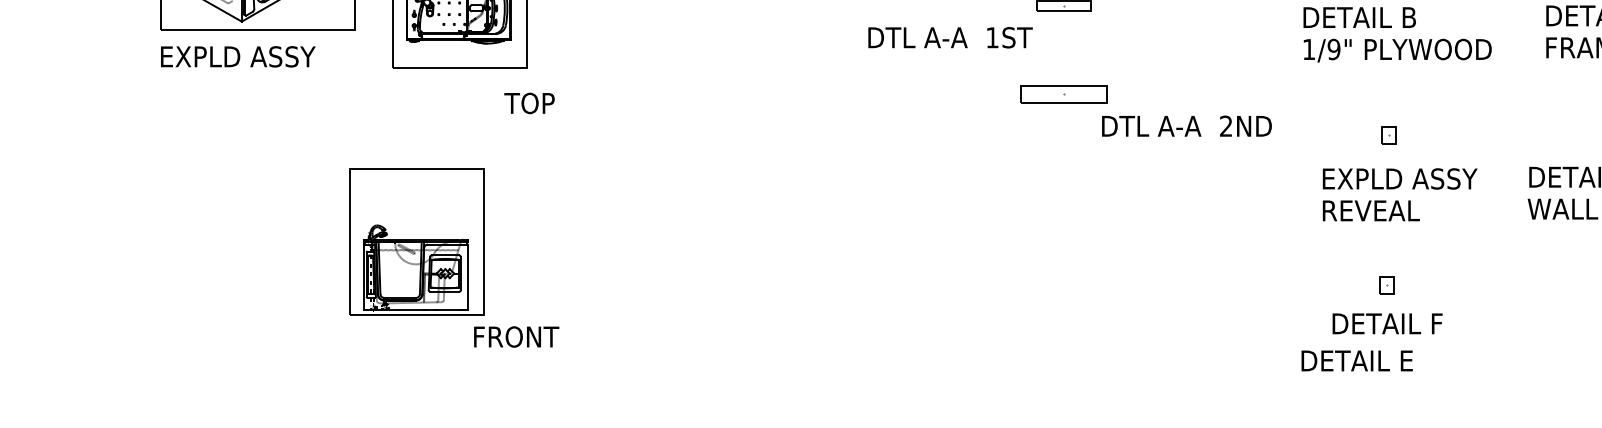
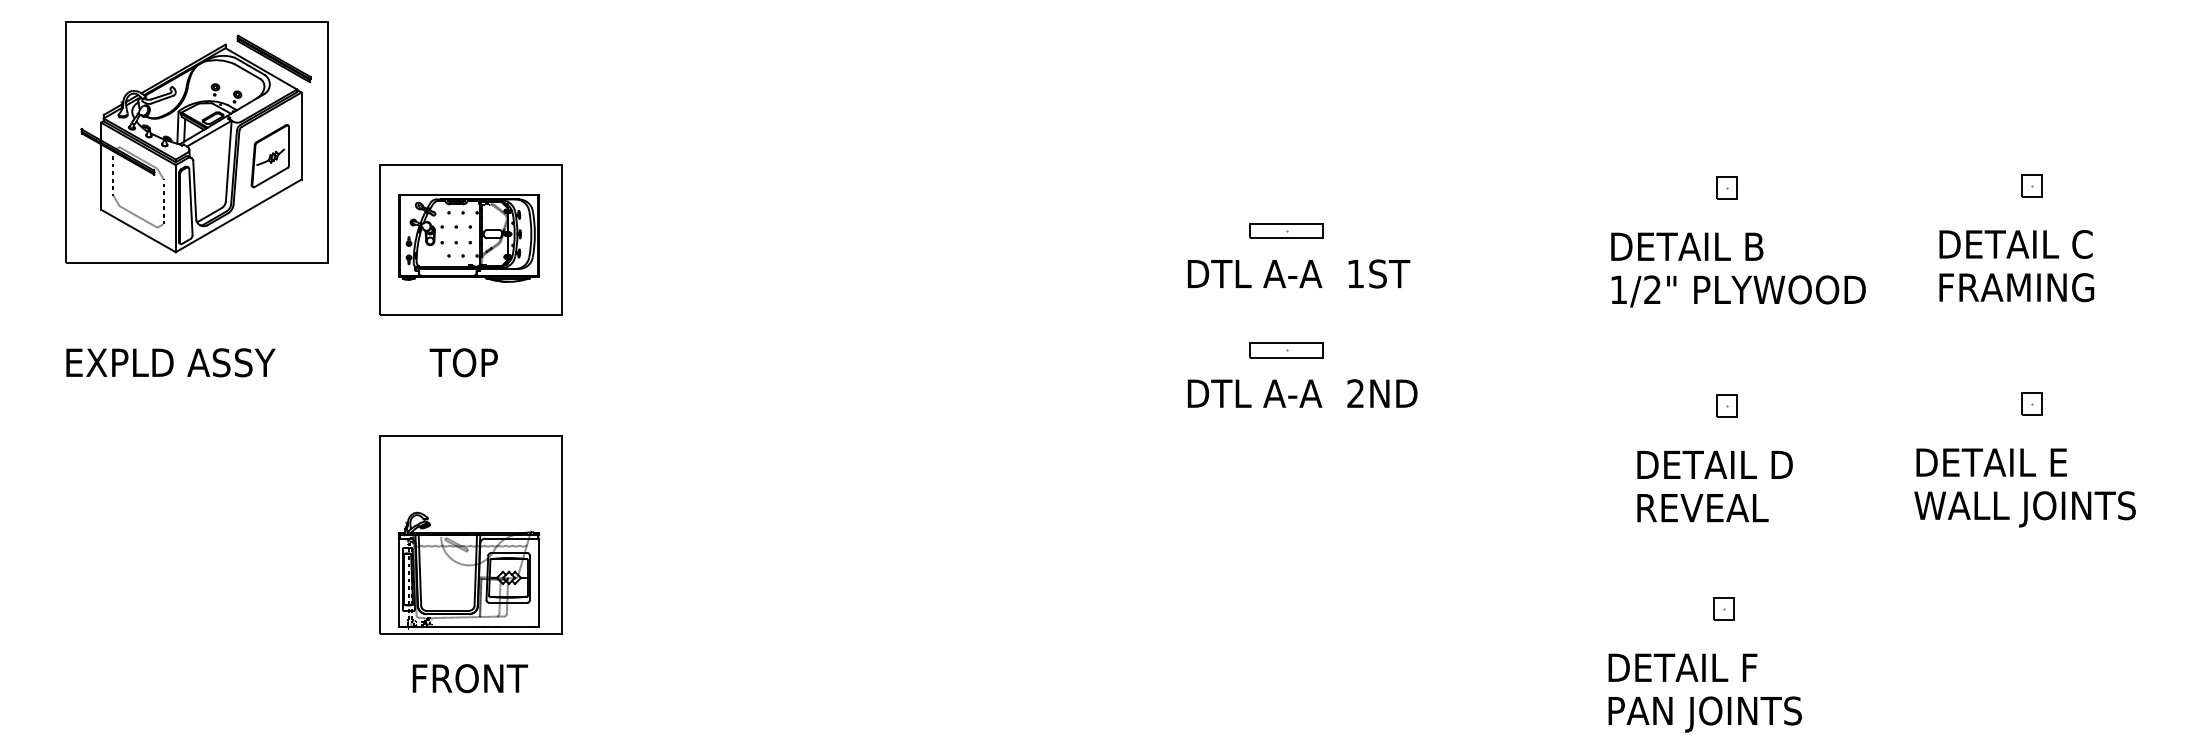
text: (950, 37) -> (1298, 273), moved
text: (1334, 49) -> (1652, 289), 1/9" -> 1/2"
text: (237, 56) -> (170, 362), moved
part: (1063, 94) -> (1286, 350), size x0.62
text: (529, 103) -> (463, 362), moved
text: (1186, 126) -> (1302, 393), moved
text: (1401, 178) -> (1743, 464), EXPLD ASSY -> DETAIL D
part: (416, 241) -> (470, 534), moved
text: (1387, 323) -> (1682, 667), moved
text: (516, 336) -> (470, 678), moved
text: (1373, 363) -> (1706, 714), DETAIL E -> PAN JOINTS

